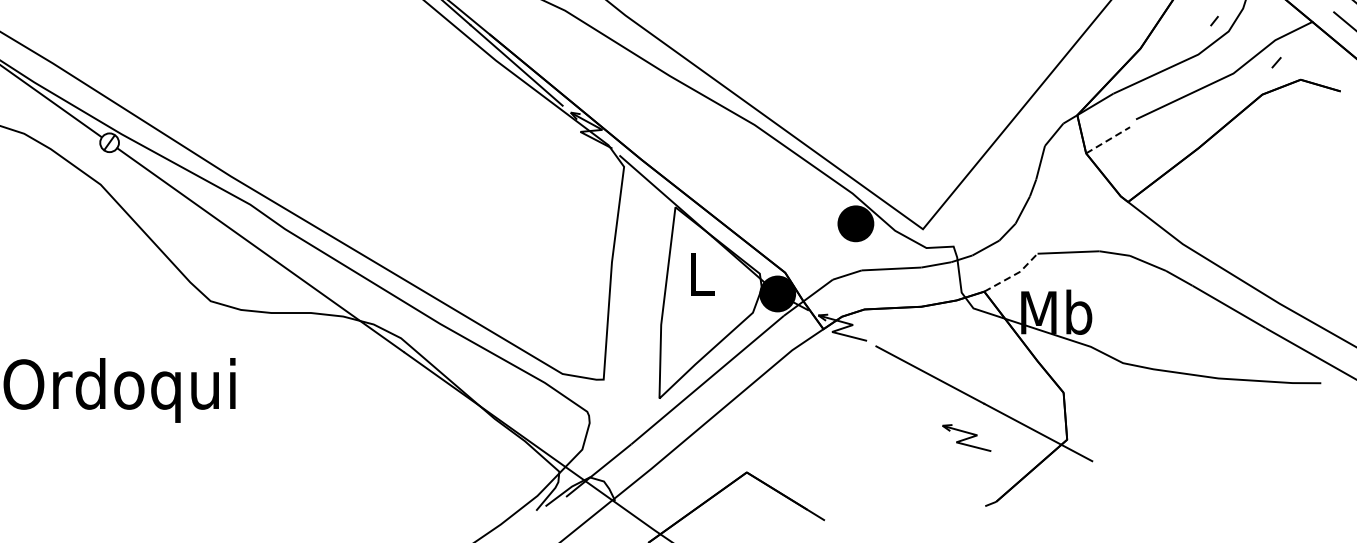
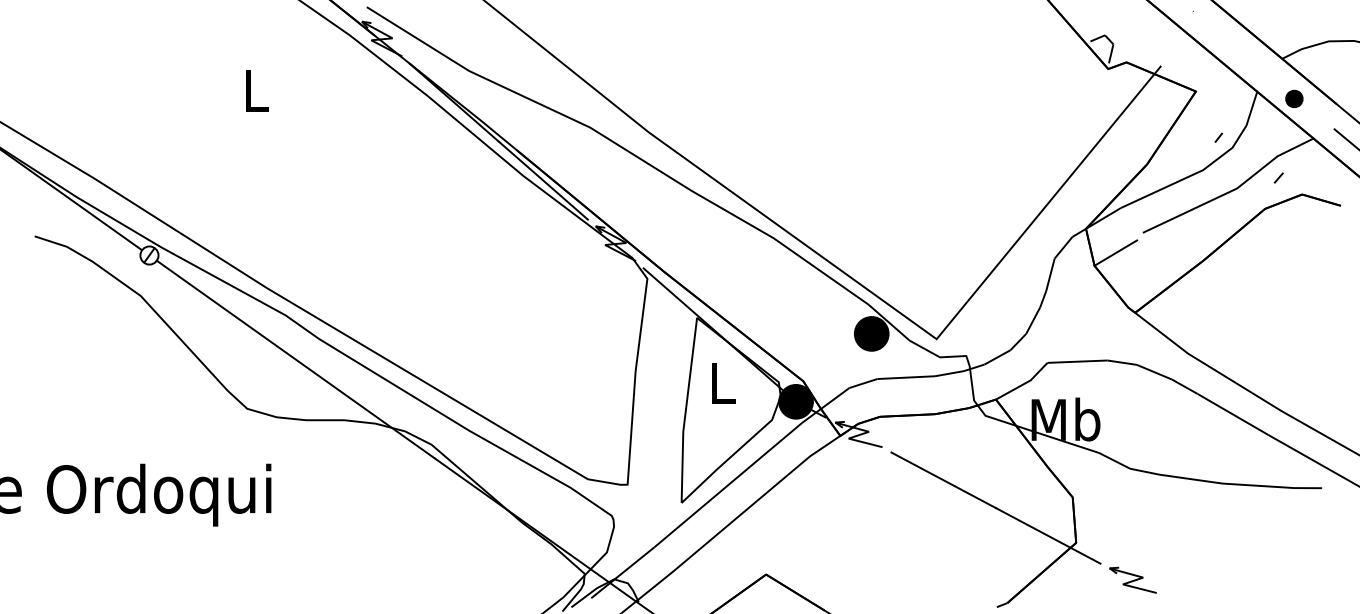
line: (1107, 140) -> (1115, 253), dashed -> solid
line: (1013, 275) -> (1024, 383), dashed -> solid
part: (966, 437) -> (1132, 579), moved

